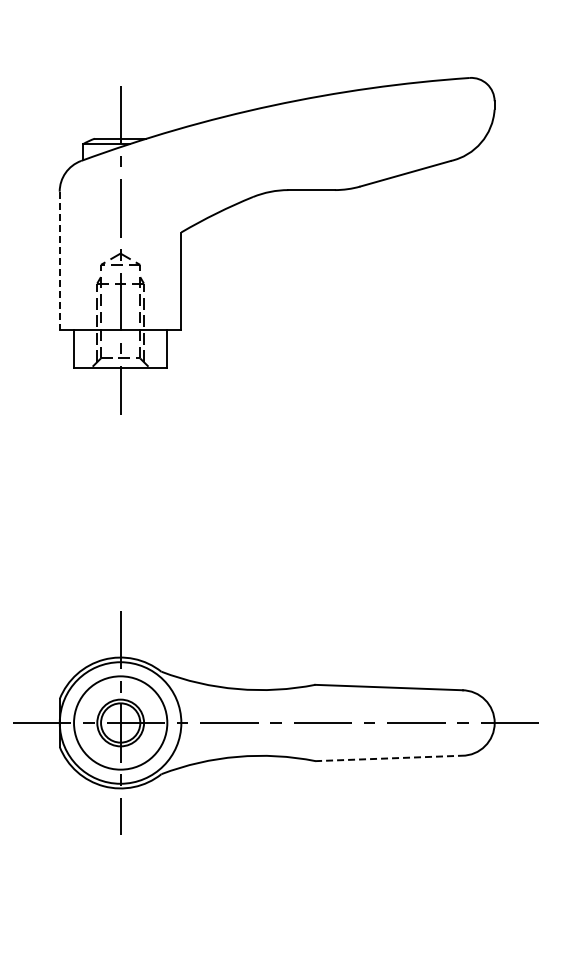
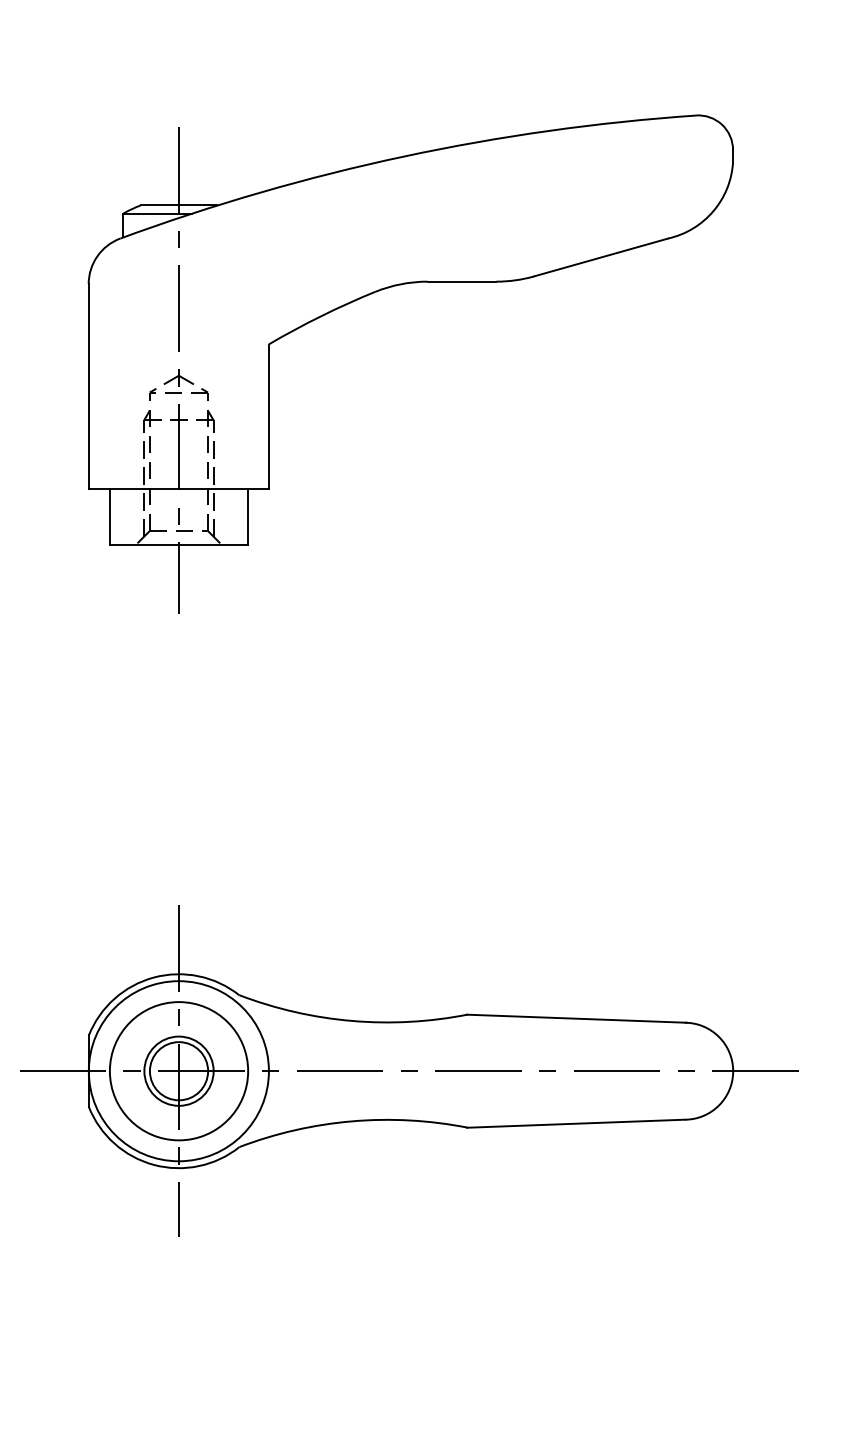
line: (59, 261) -> (88, 387), dashed -> solid
line: (388, 758) -> (575, 1123), dashed -> solid

